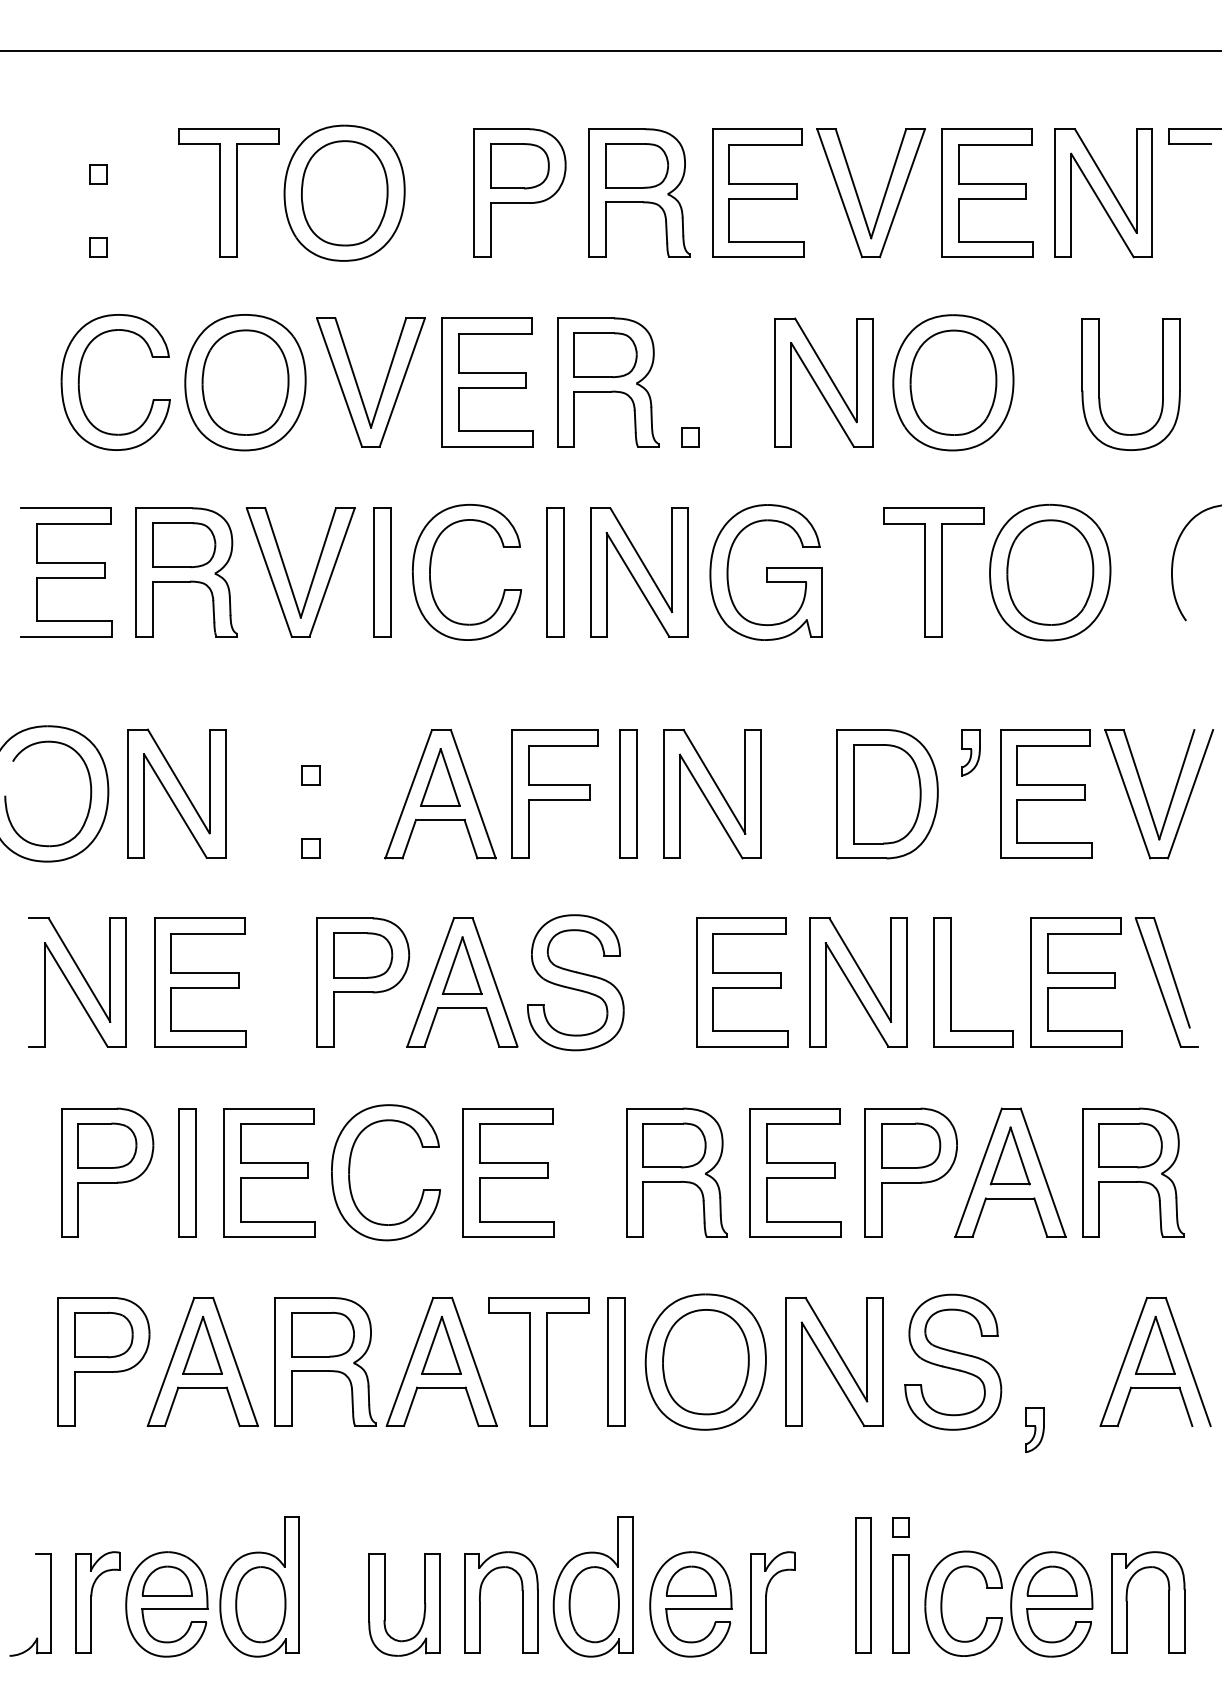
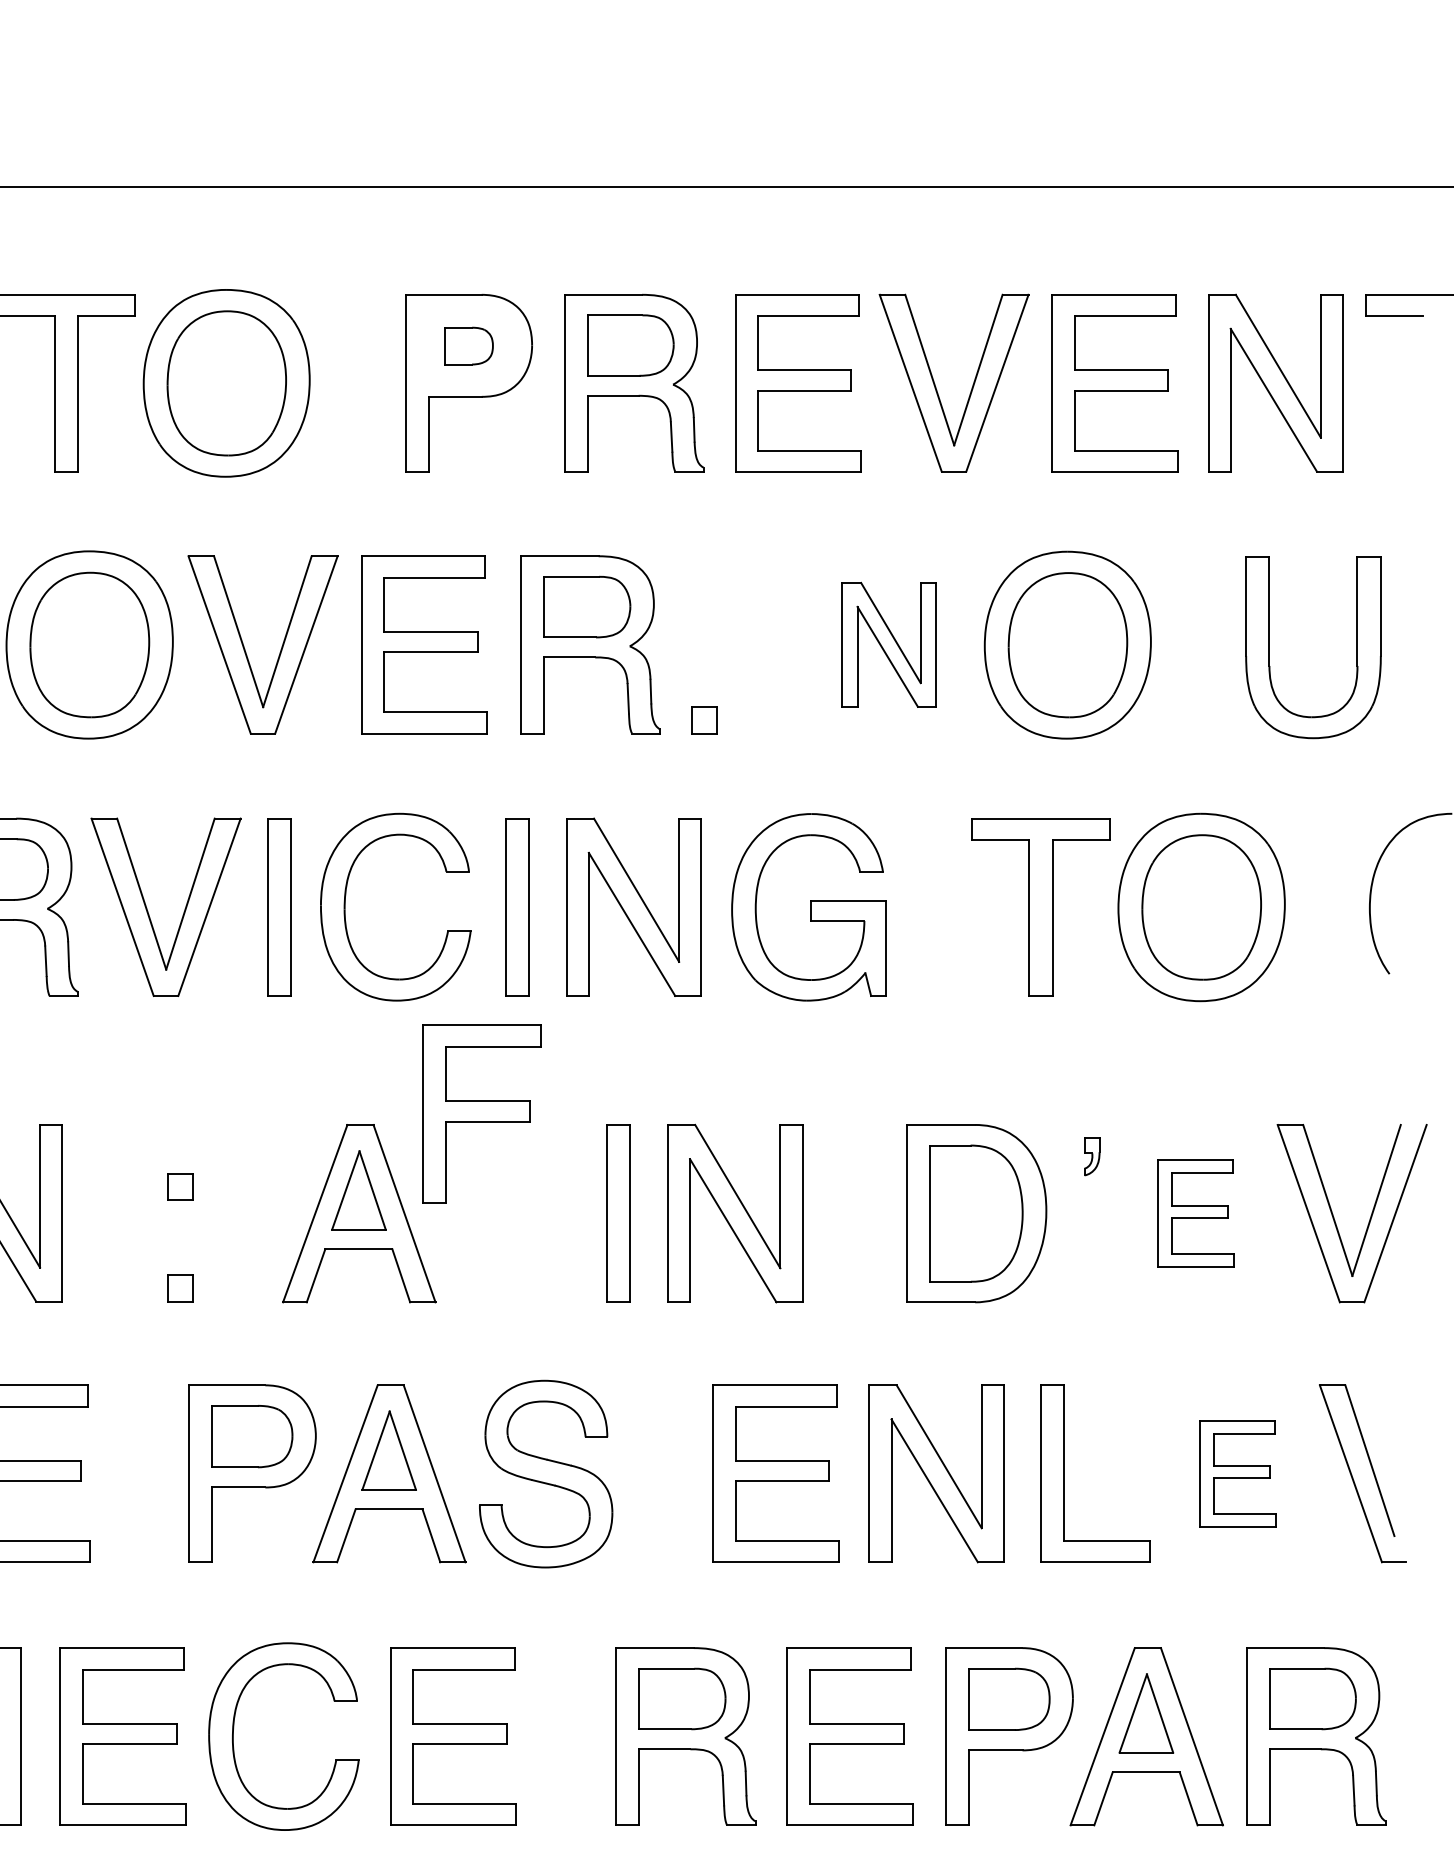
part: (519, 166) -> (468, 346), size x0.6
part: (823, 382) -> (888, 644), size x0.7
part: (970, 752) -> (1091, 1155), size x0.6
part: (554, 793) -> (480, 1113), moved
part: (1046, 793) -> (1196, 1212), size x0.6
part: (1076, 982) -> (1237, 1473), size x0.6

